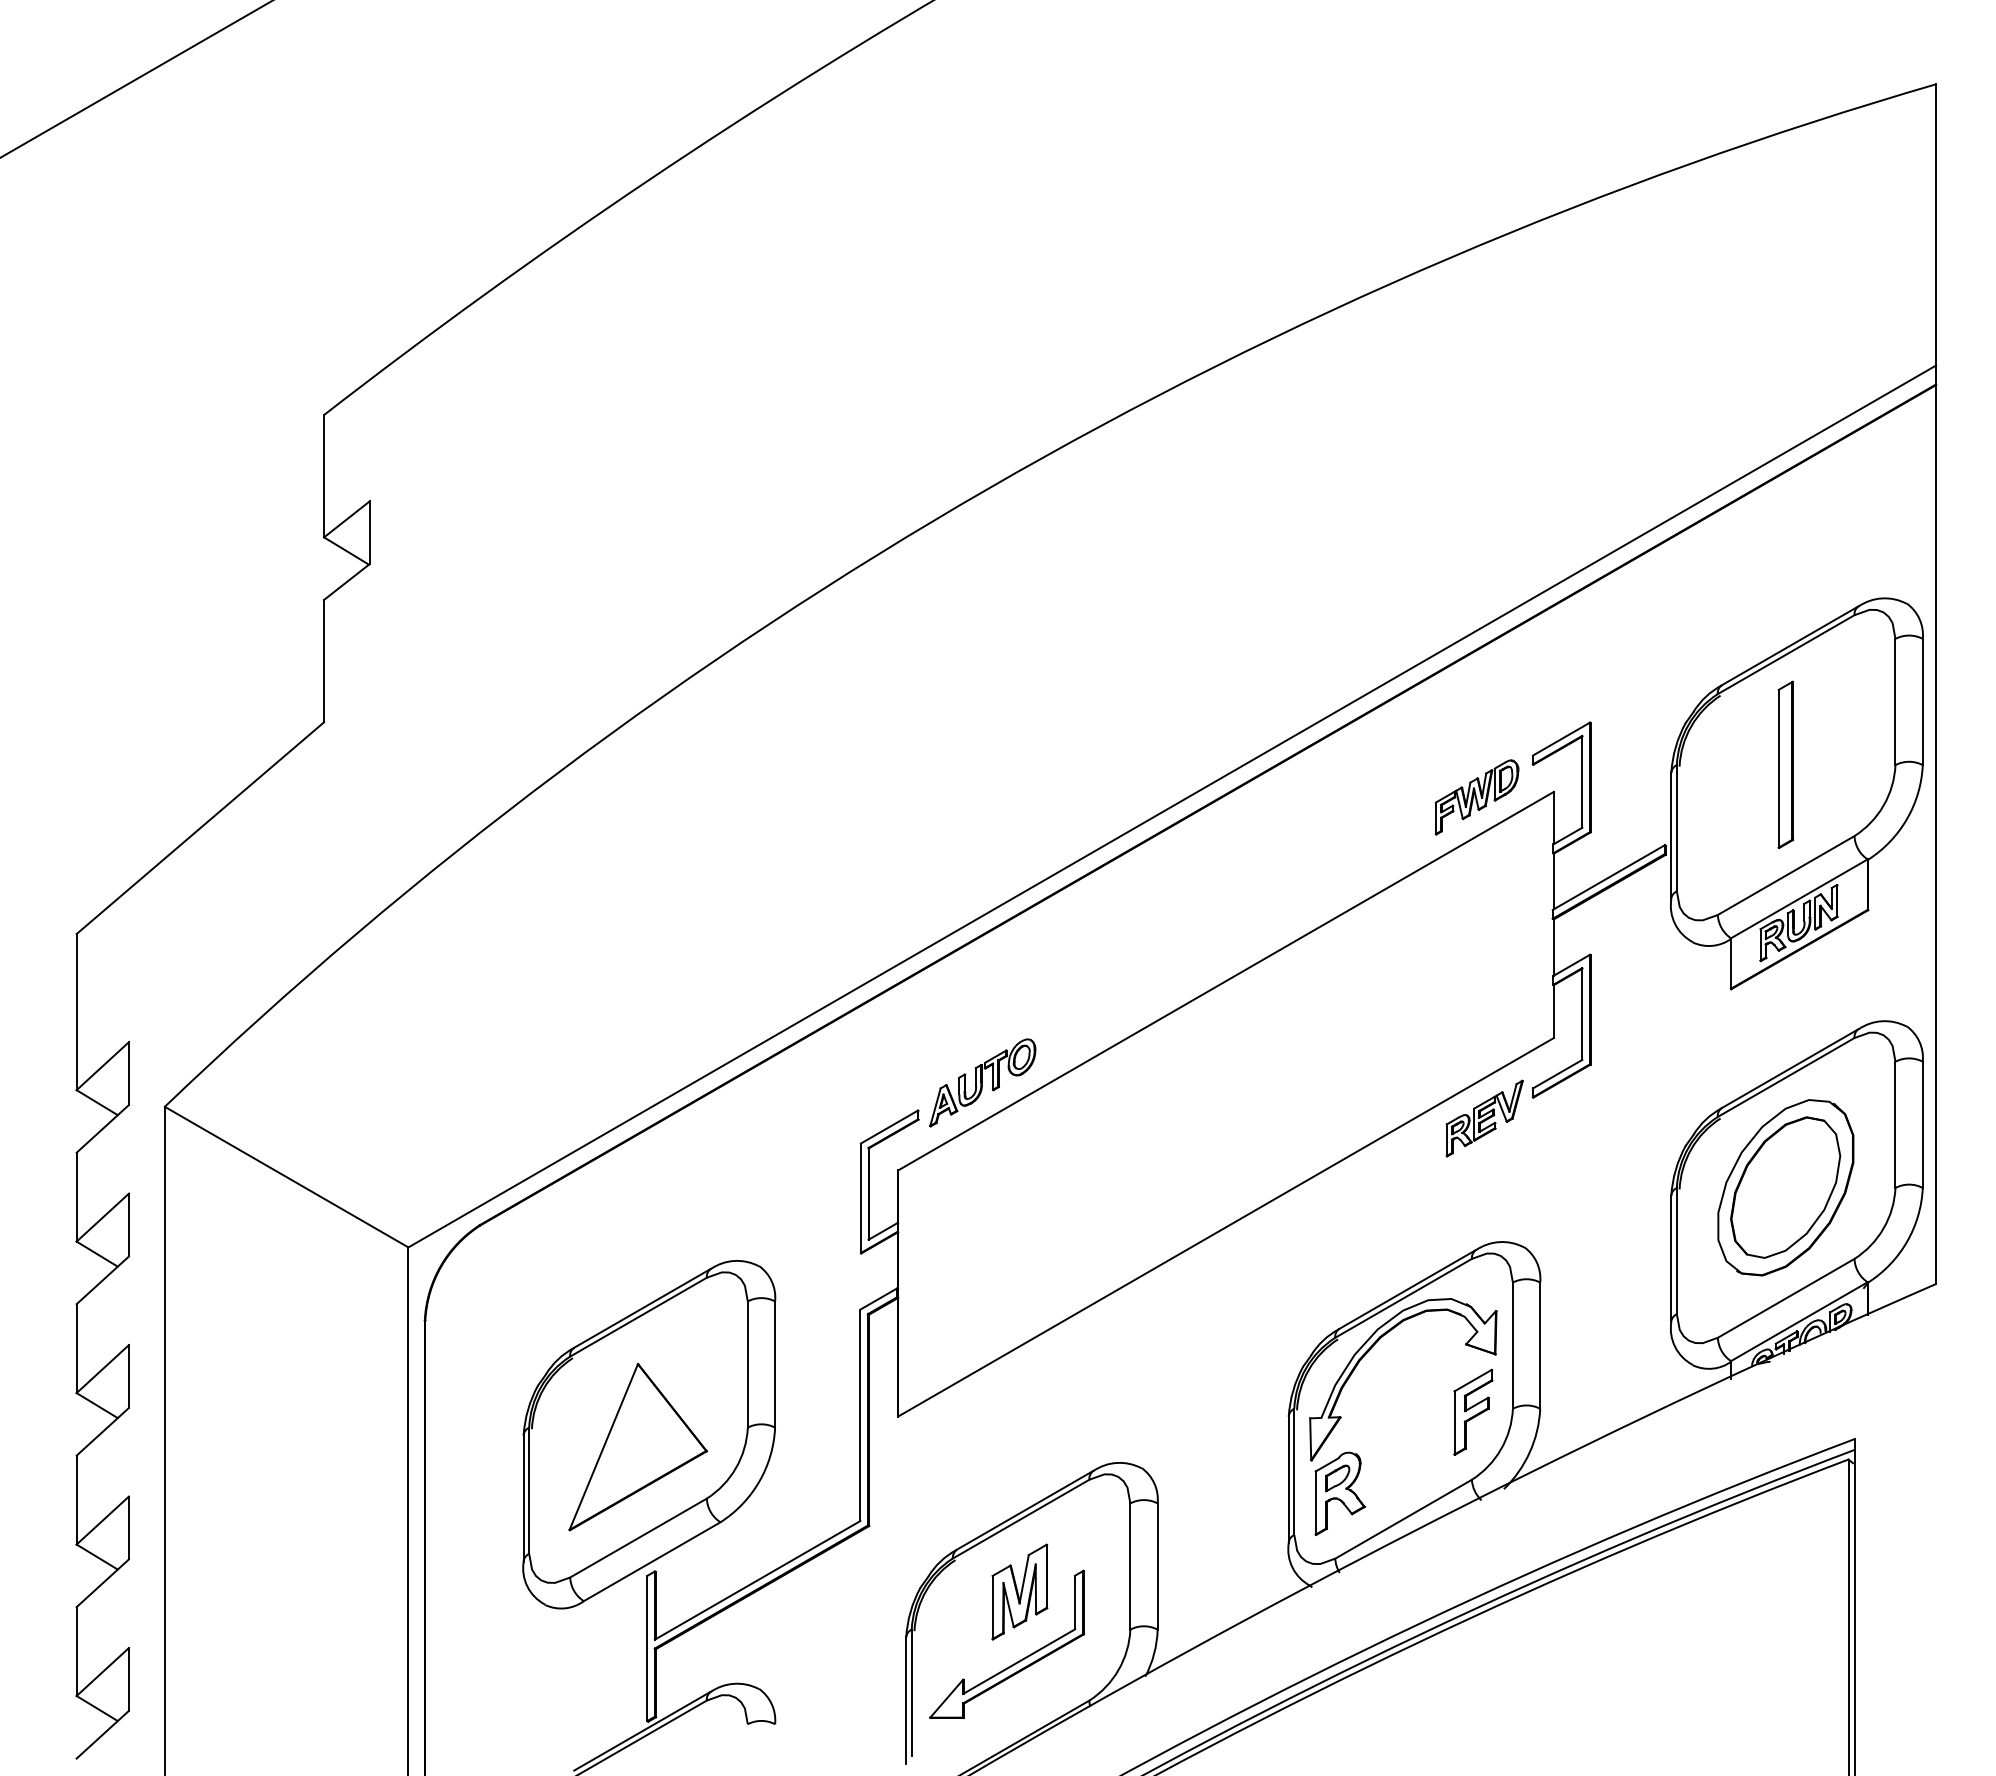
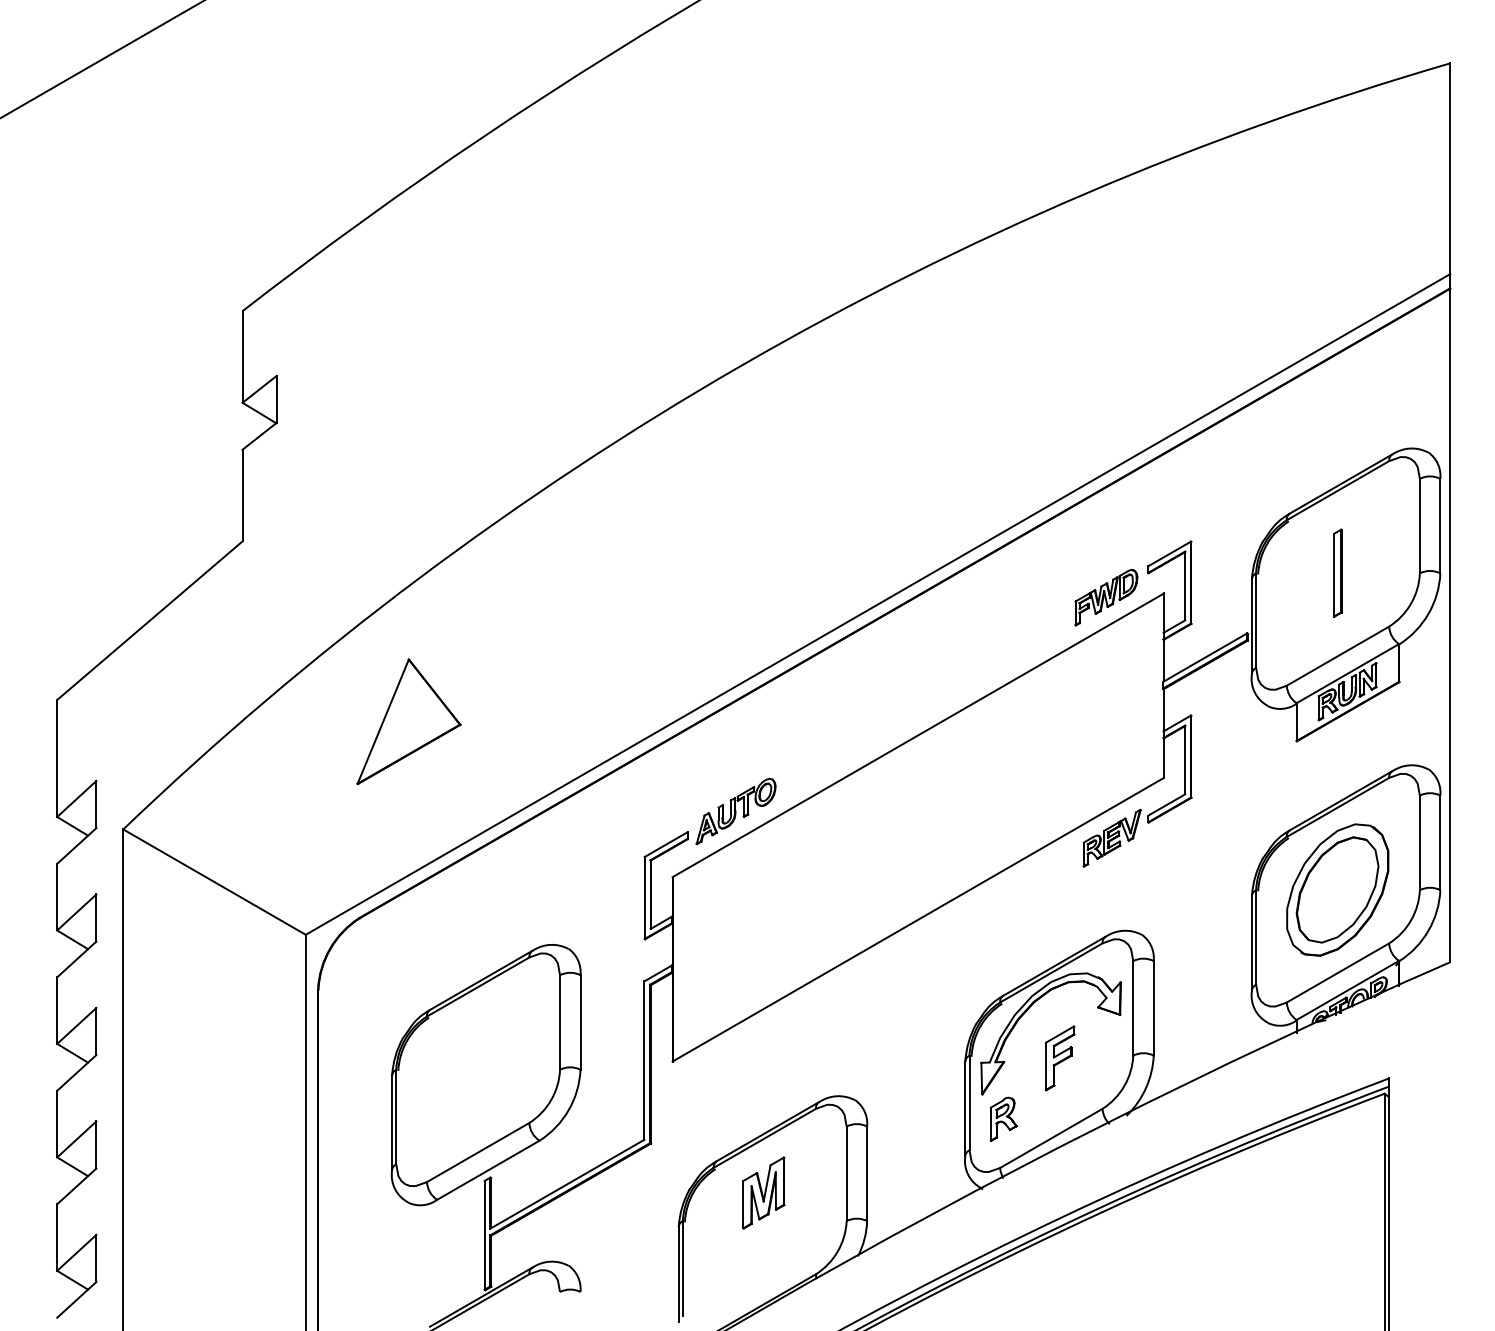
part: (1785, 764) -> (1337, 572), size x0.7
part: (1473, 1411) -> (1060, 1057), moved
part: (637, 1447) -> (408, 722), moved
part: (1339, 1493) -> (1003, 1119), size x0.7
part: (1018, 1660) -> (762, 1244), removed

